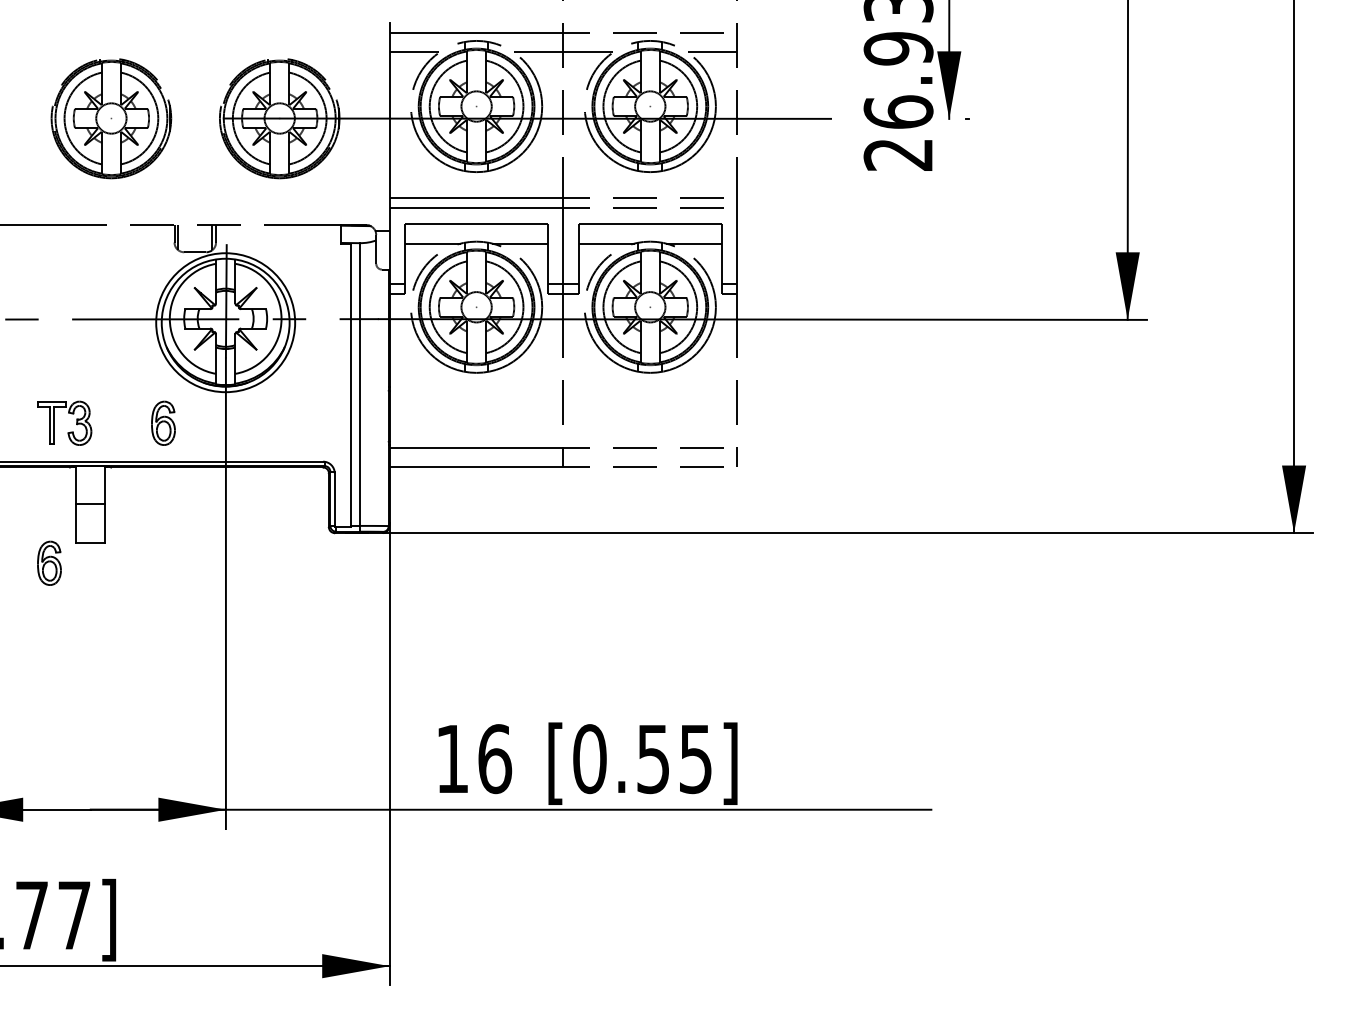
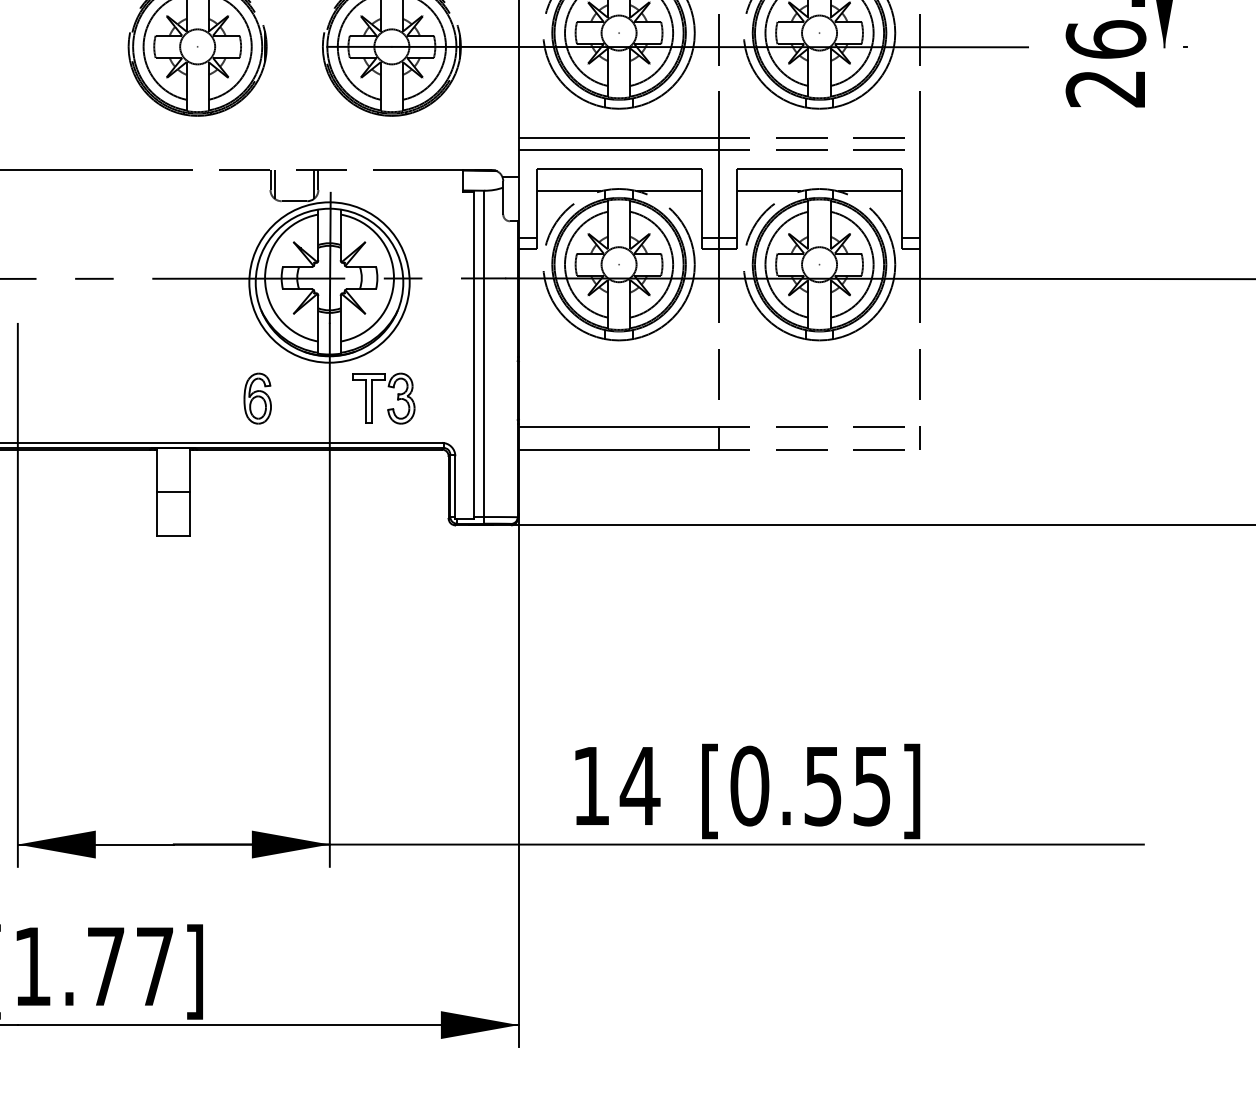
part: (68, 413) -> (388, 387), moved
part: (49, 562) -> (126, 559), removed
text: (494, 759) -> (639, 786), 16 -> 14

